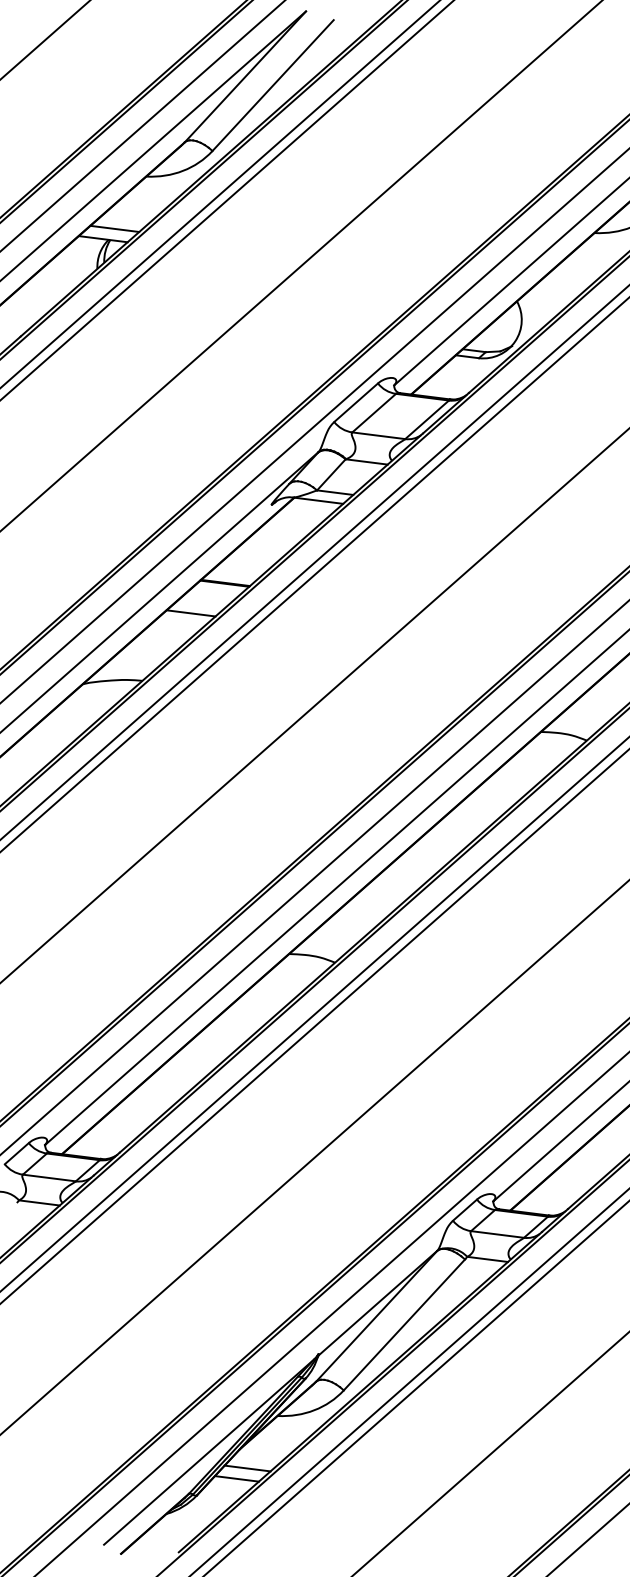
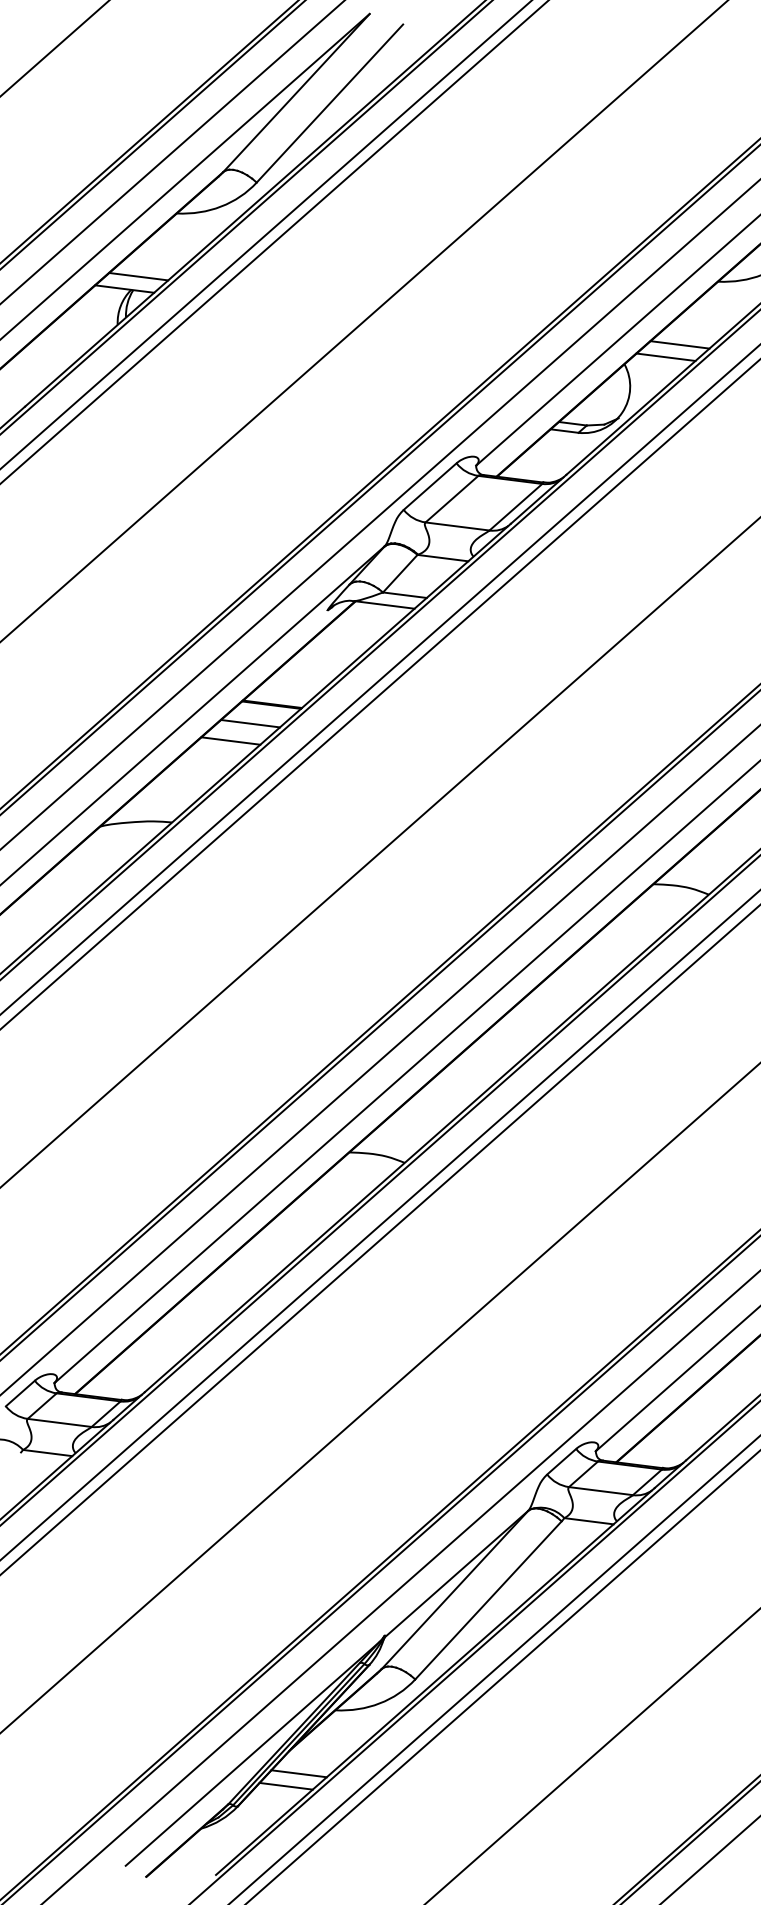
line: (562, 285) -> (679, 344), added
line: (550, 295) -> (665, 356), added
line: (207, 598) -> (250, 723), added

